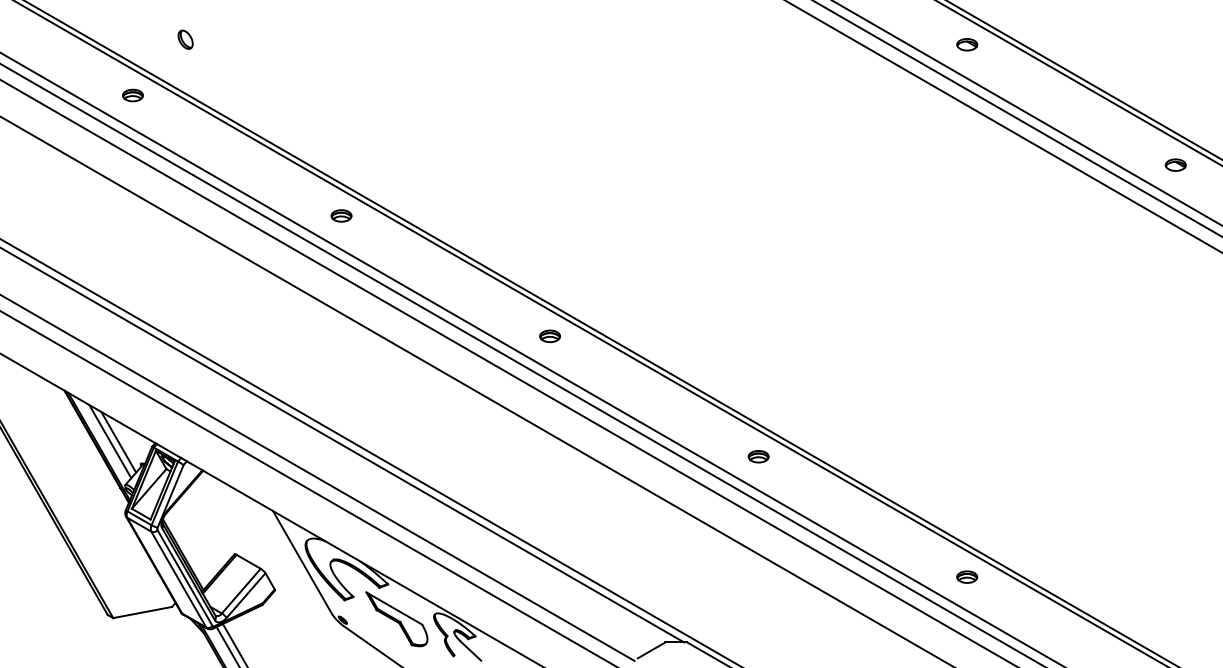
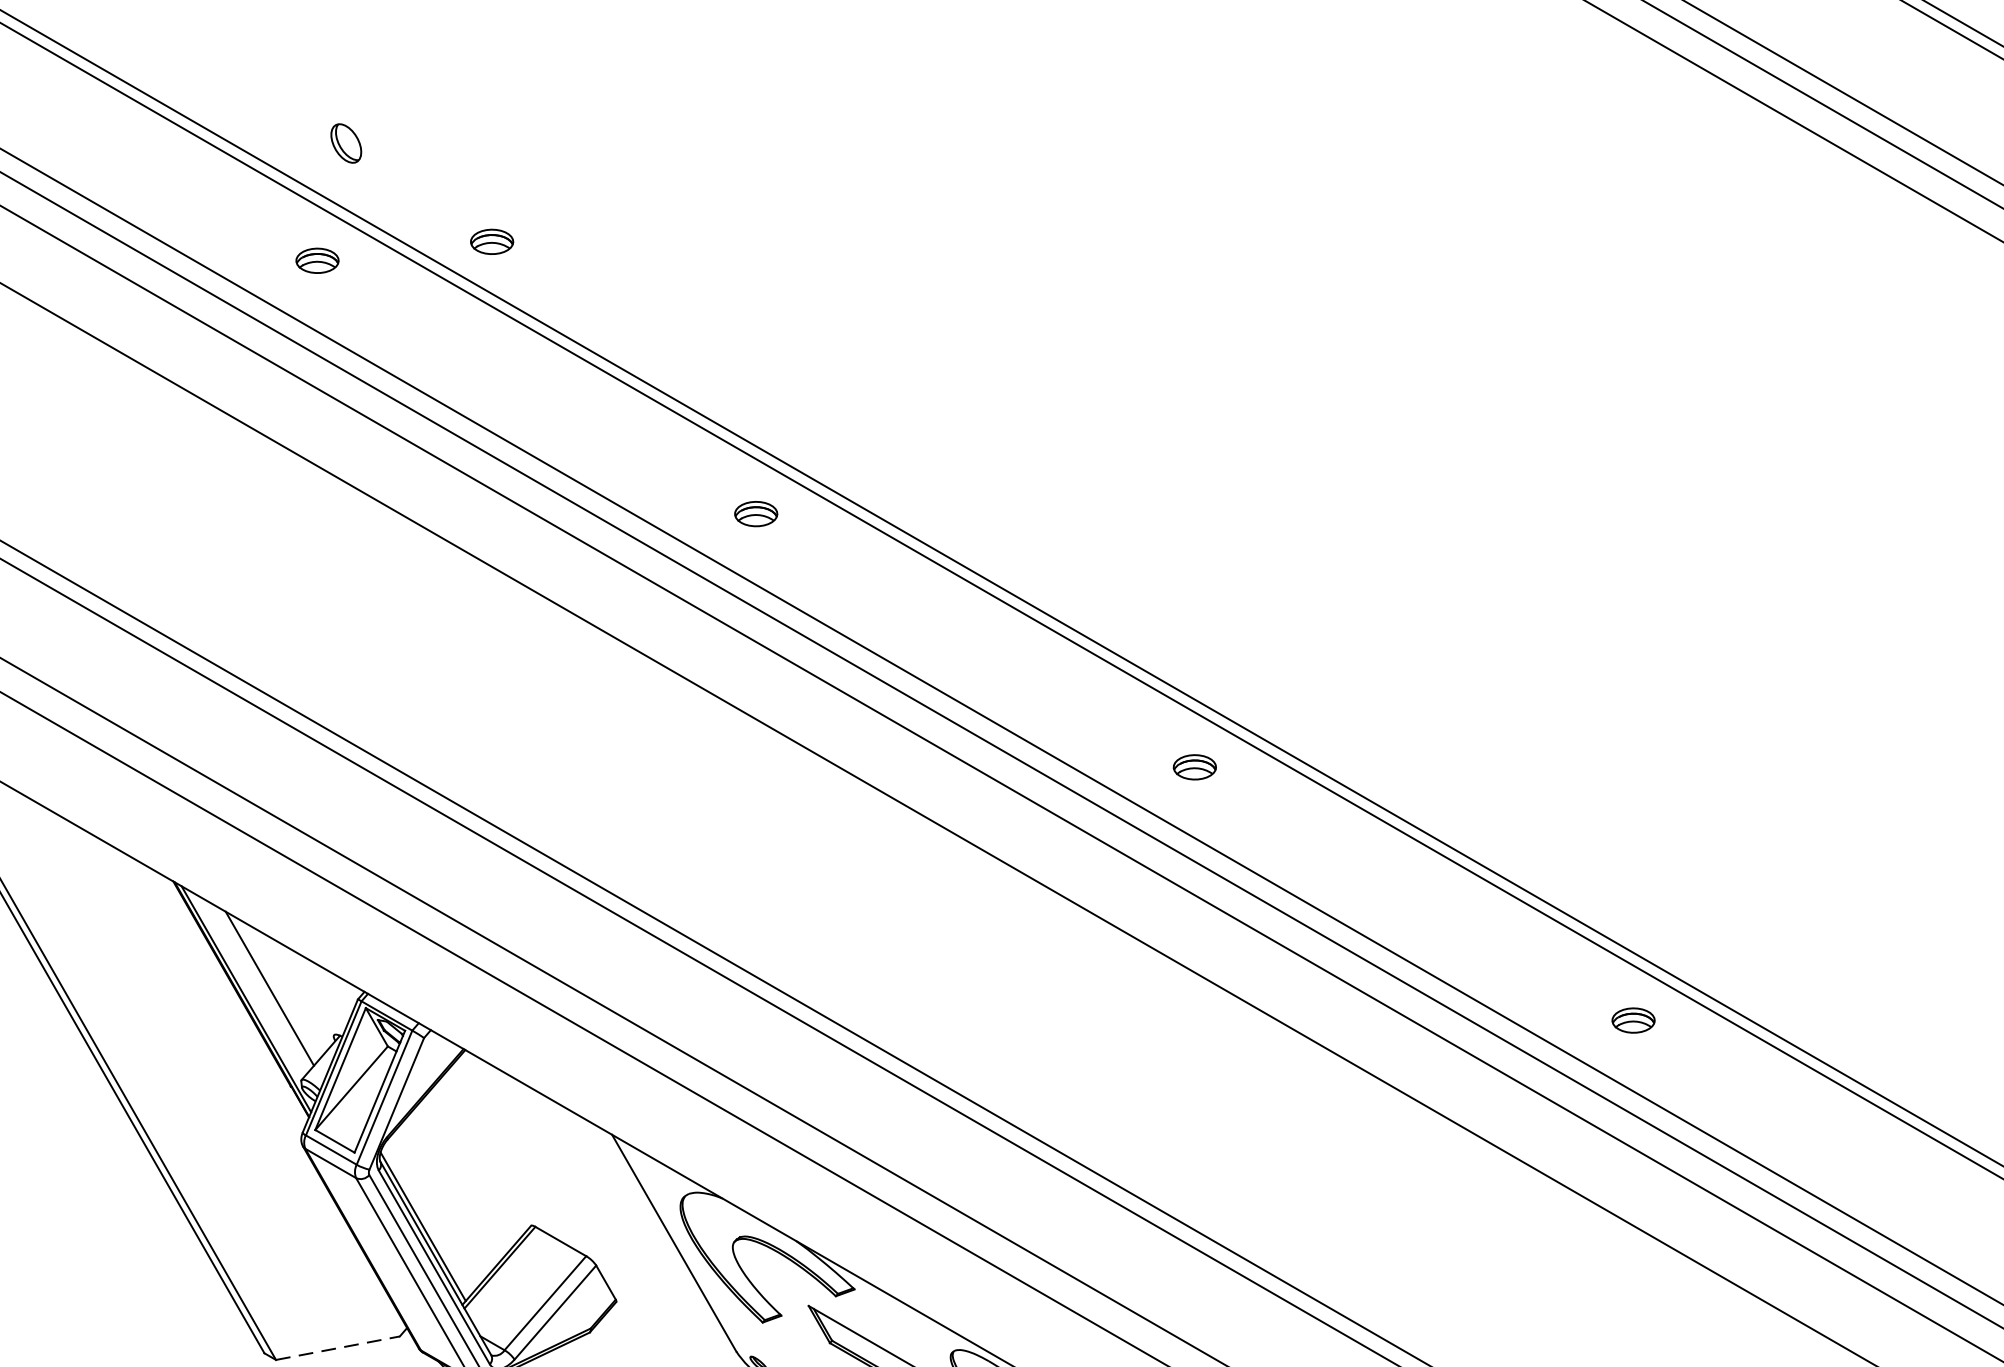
part: (185, 39) -> (345, 142), moved
part: (215, 86) -> (491, 241), added
line: (118, 441) -> (287, 988), removed
line: (142, 612) -> (337, 1348), solid -> dashed

